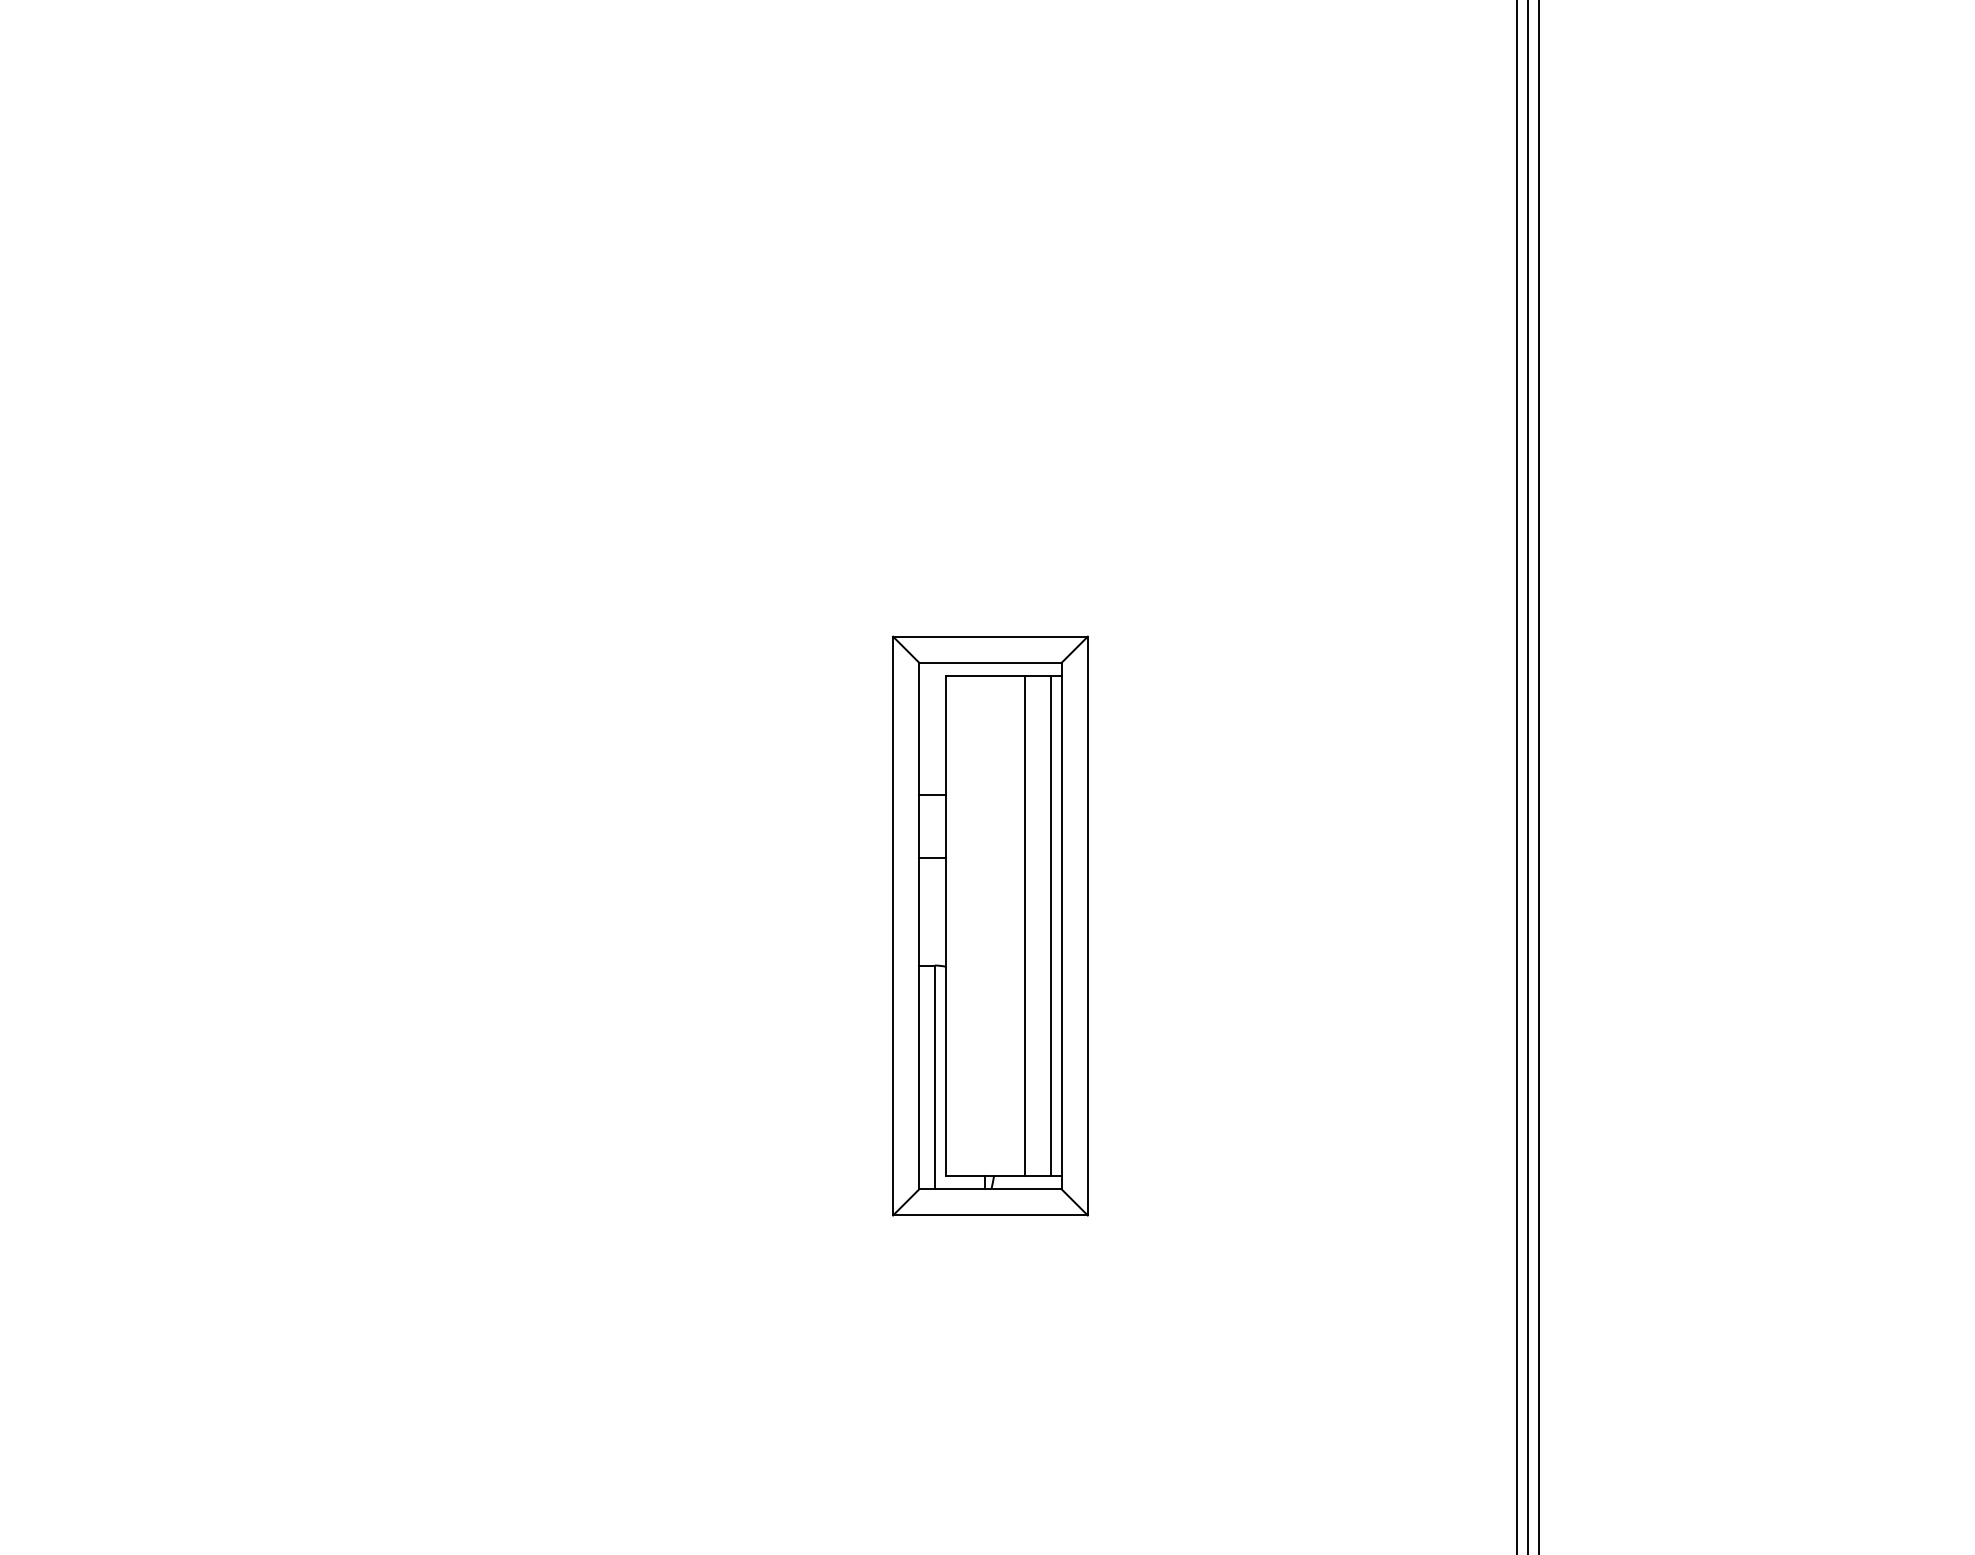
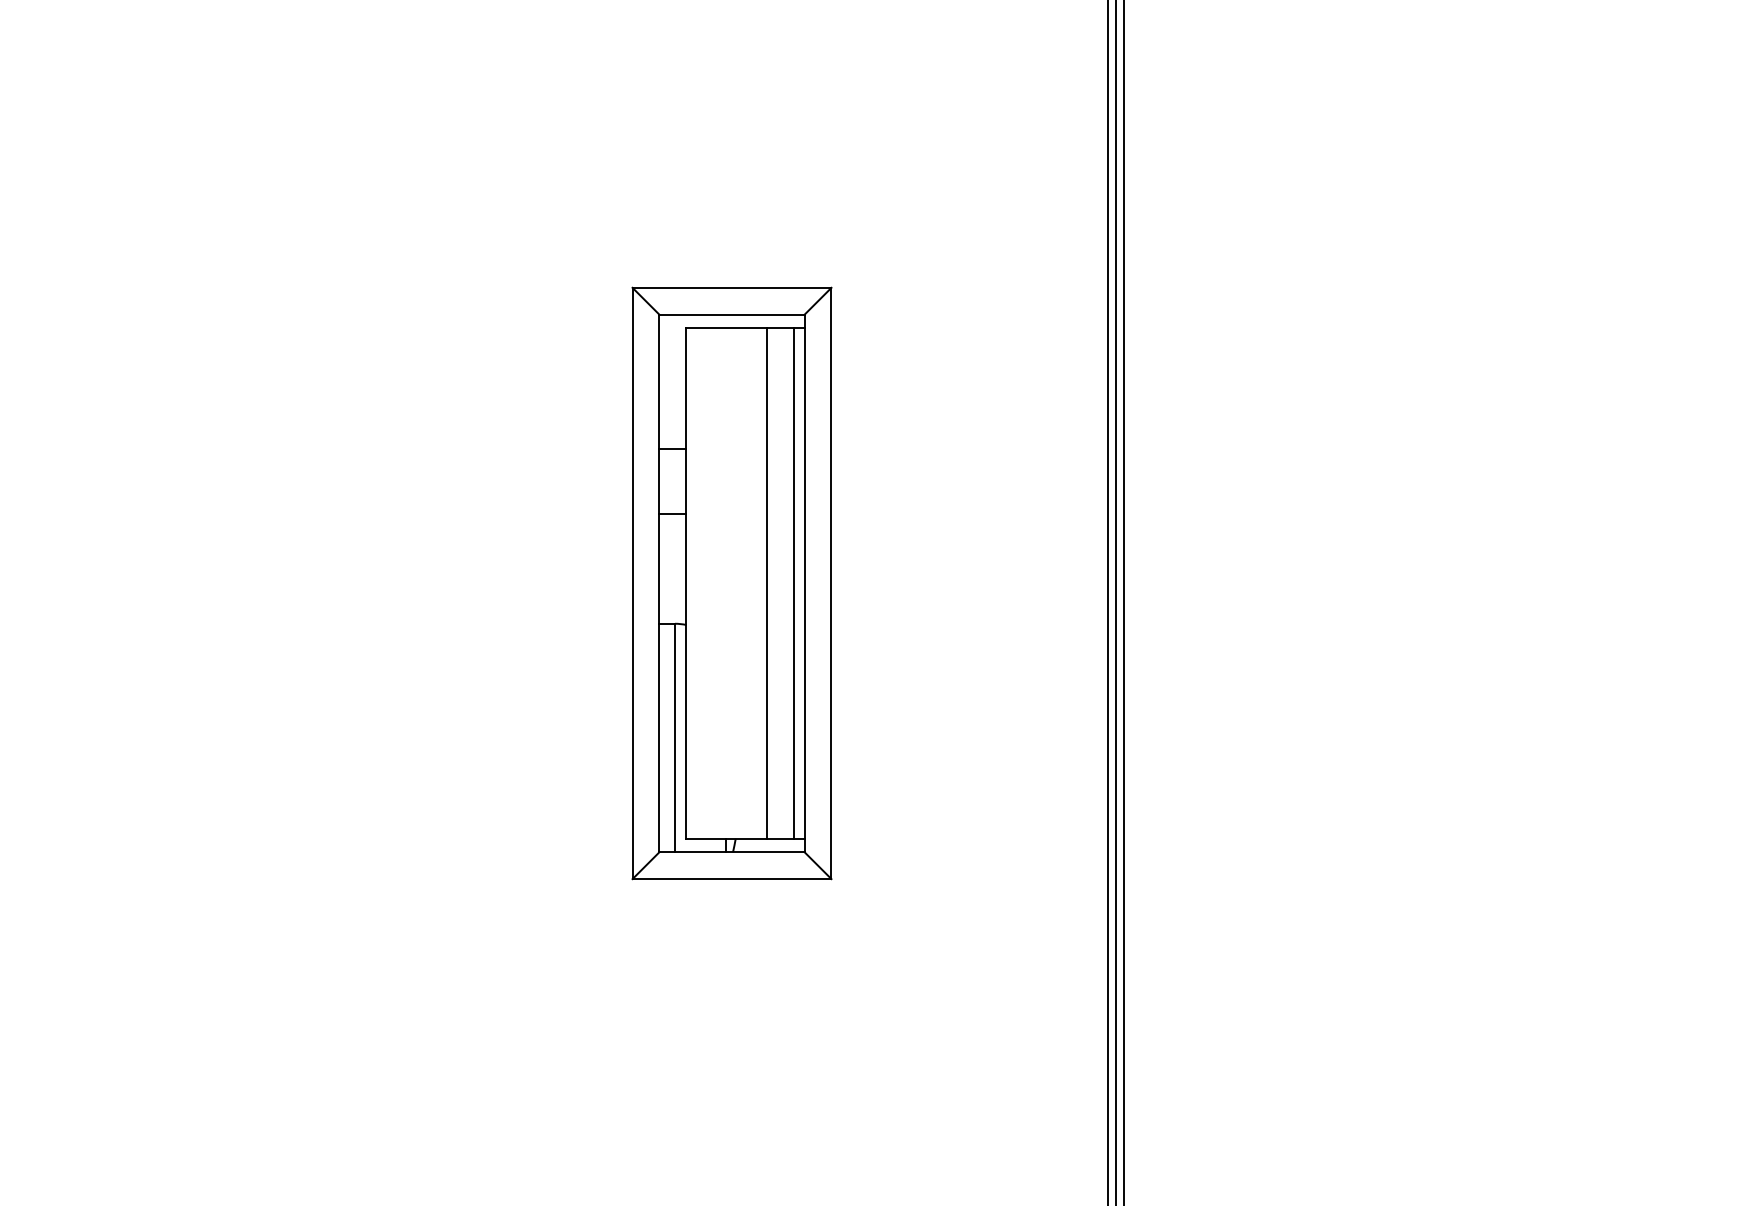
part: (989, 926) -> (731, 583), size x1.43

